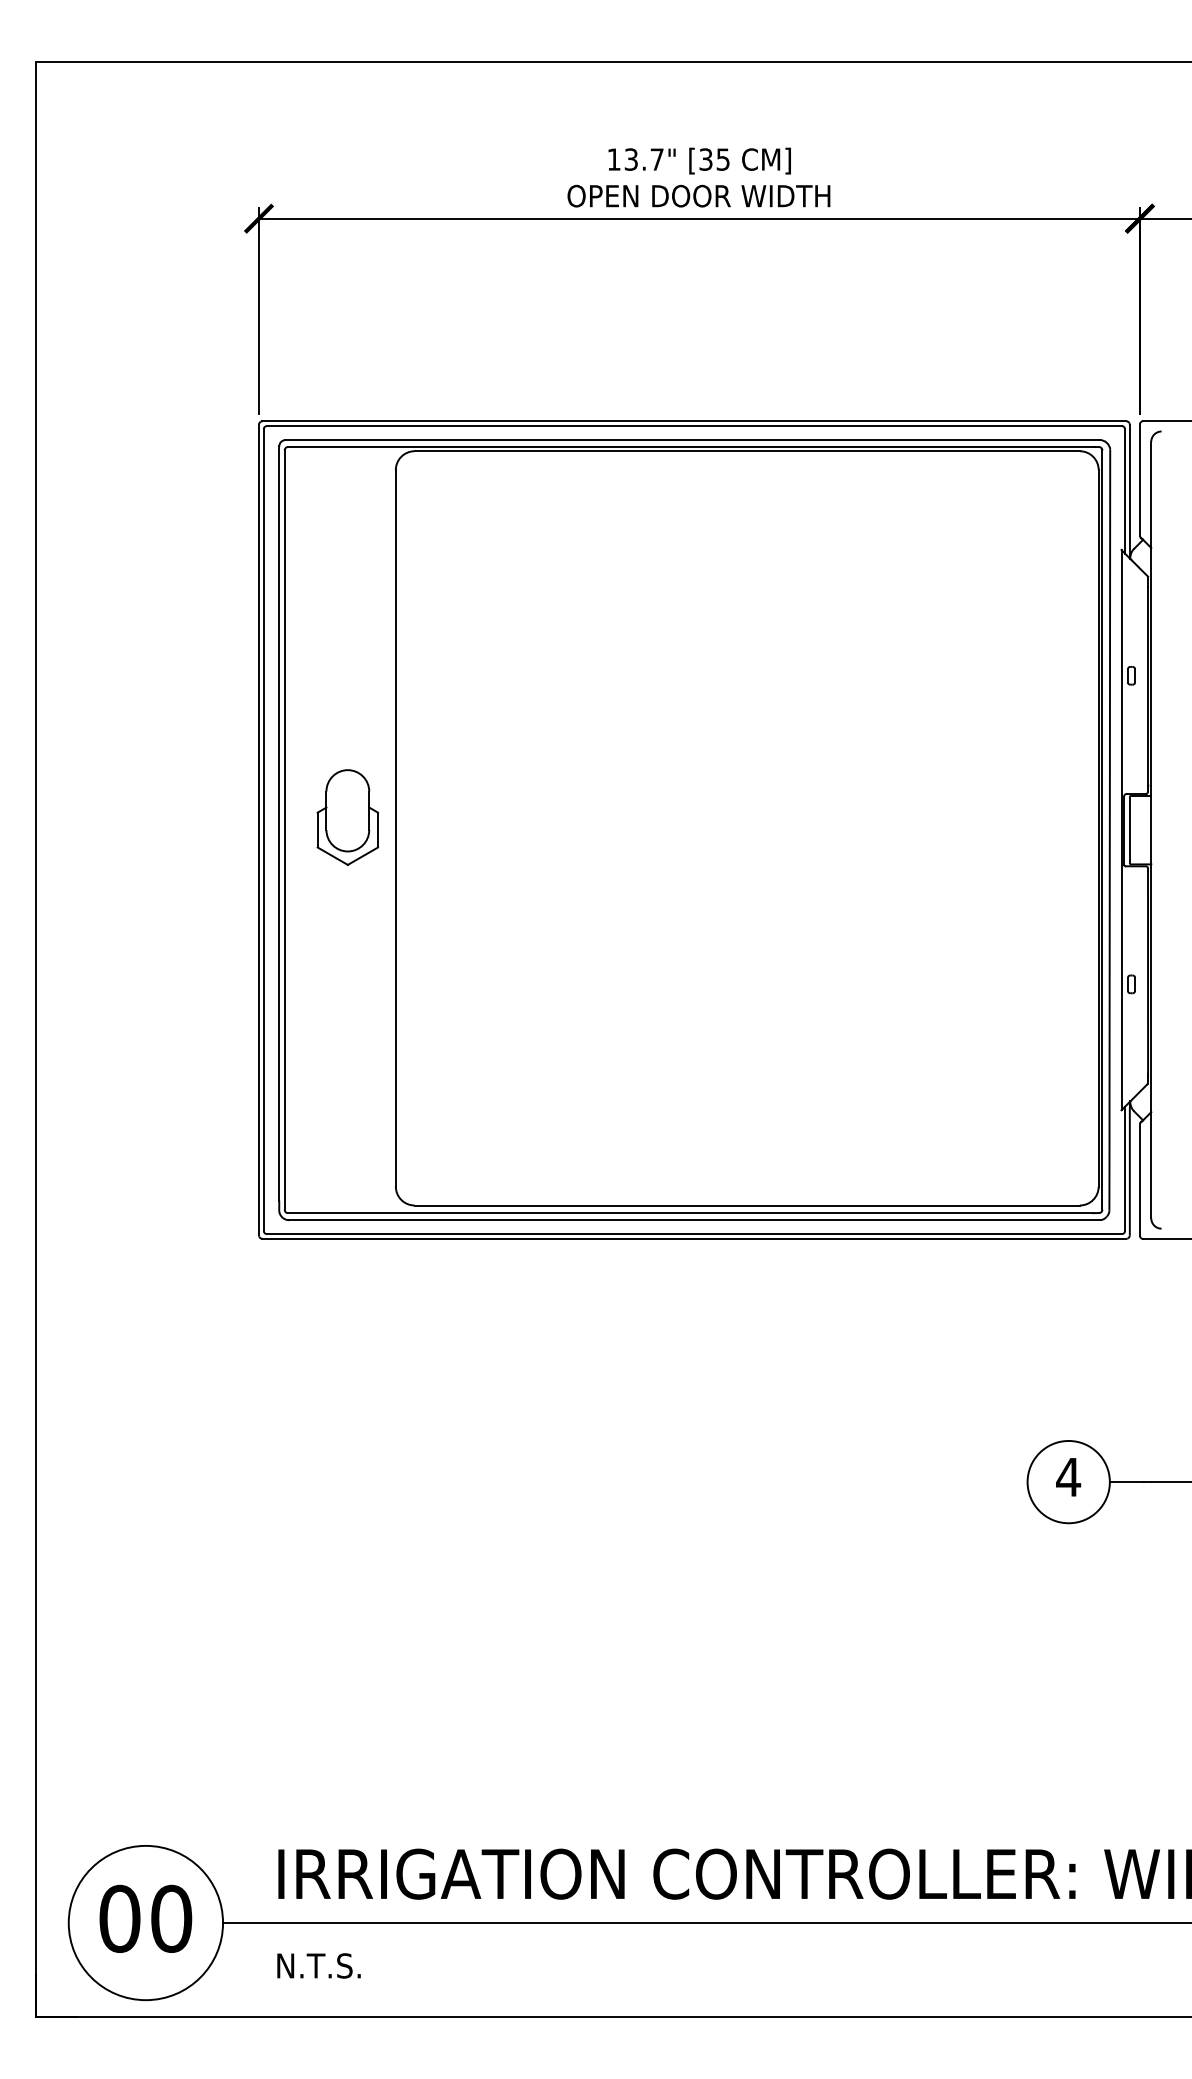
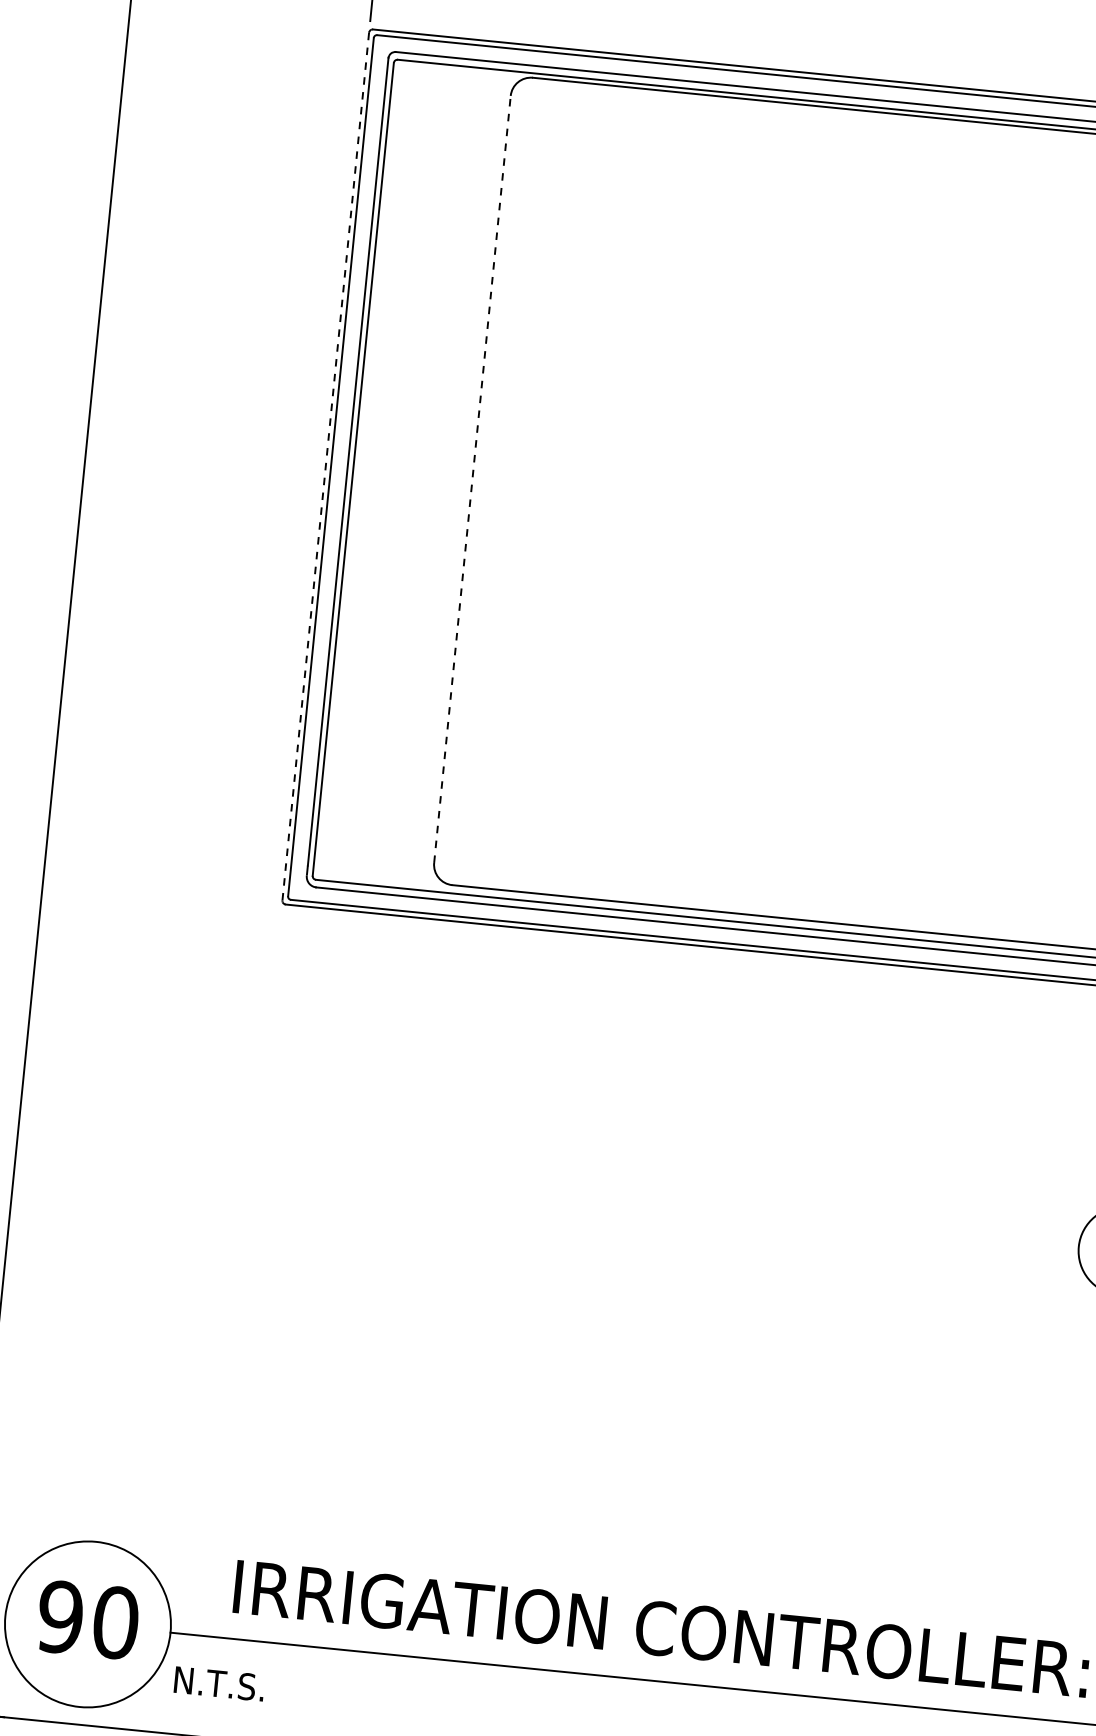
part: (347, 817) -> (421, 462), removed
line: (395, 827) -> (472, 478), solid -> dashed
line: (258, 829) -> (325, 465), solid -> dashed
text: (119, 1918) -> (60, 1616), 00 -> 90
text: (318, 1965) -> (218, 1683), moved

